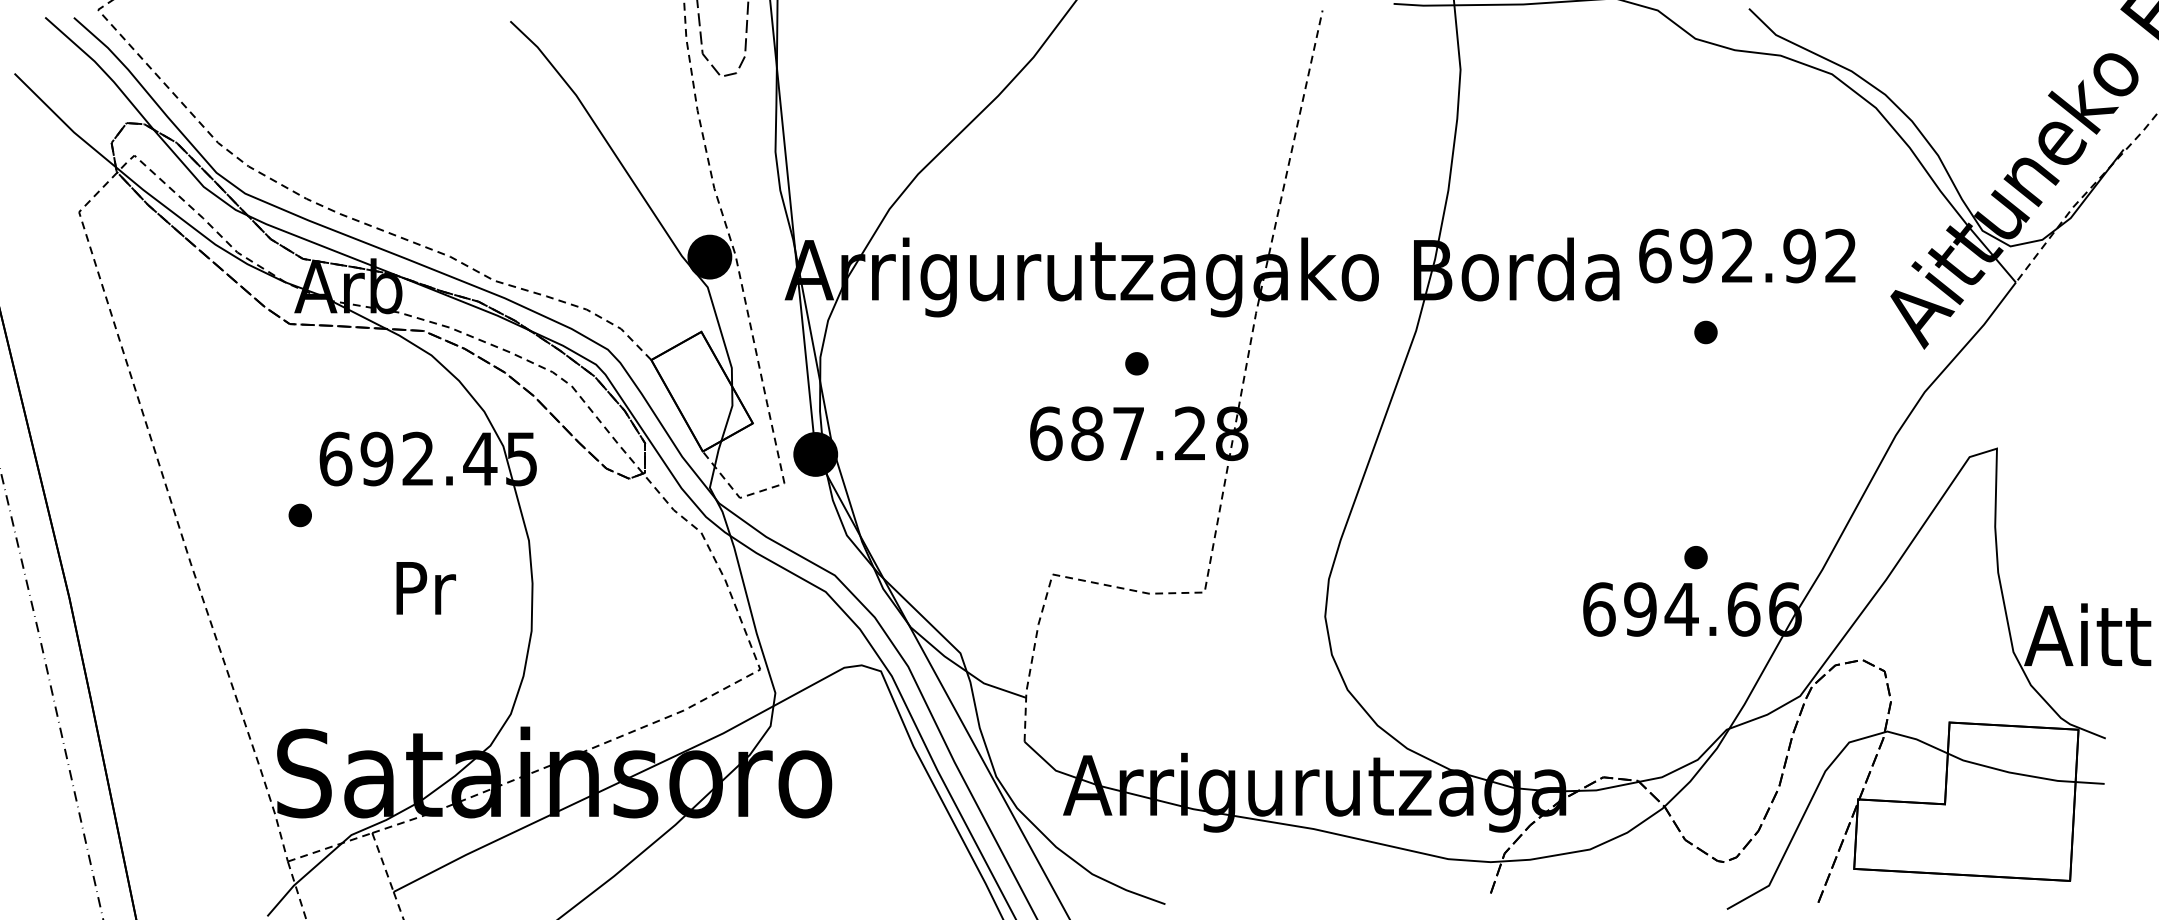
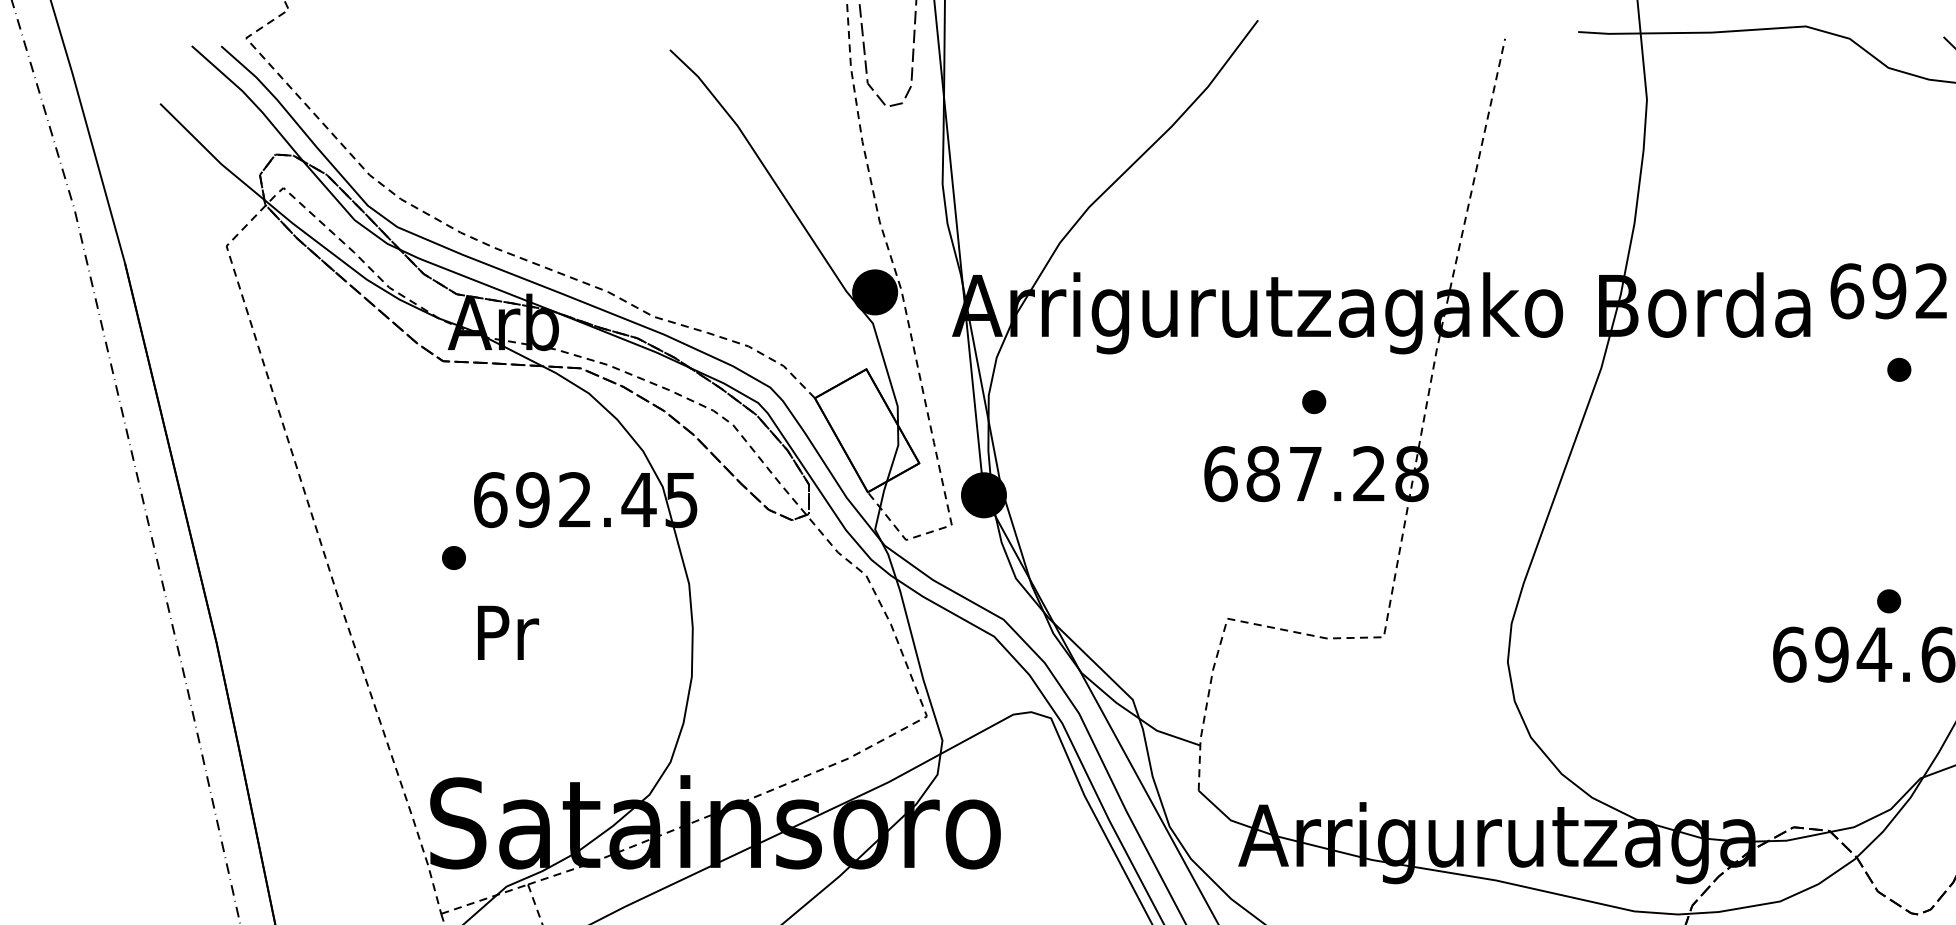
text: (425, 588) -> (507, 633), moved

